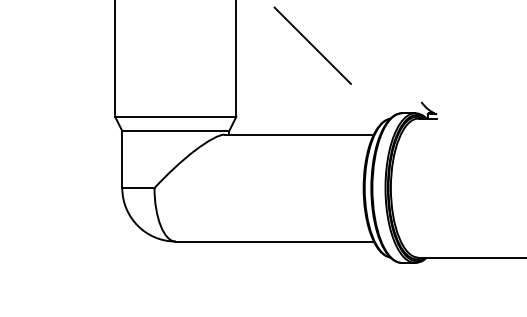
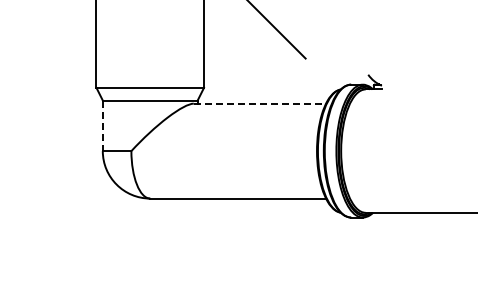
line: (299, 134) -> (260, 103), solid -> dashed
line: (121, 160) -> (102, 126), solid -> dashed

